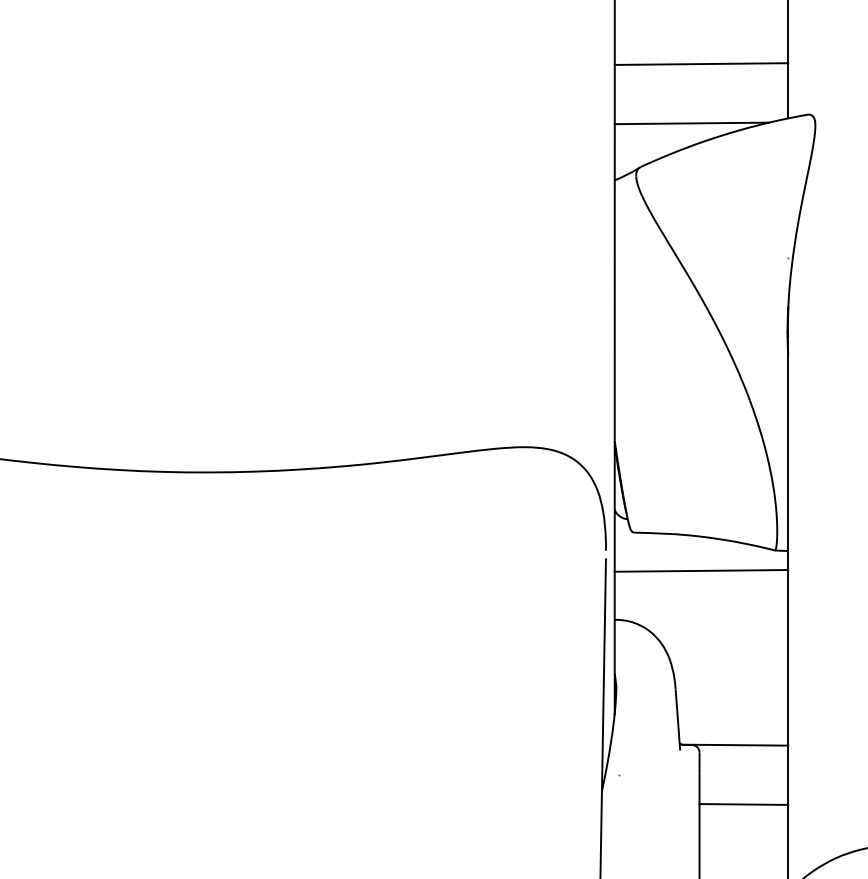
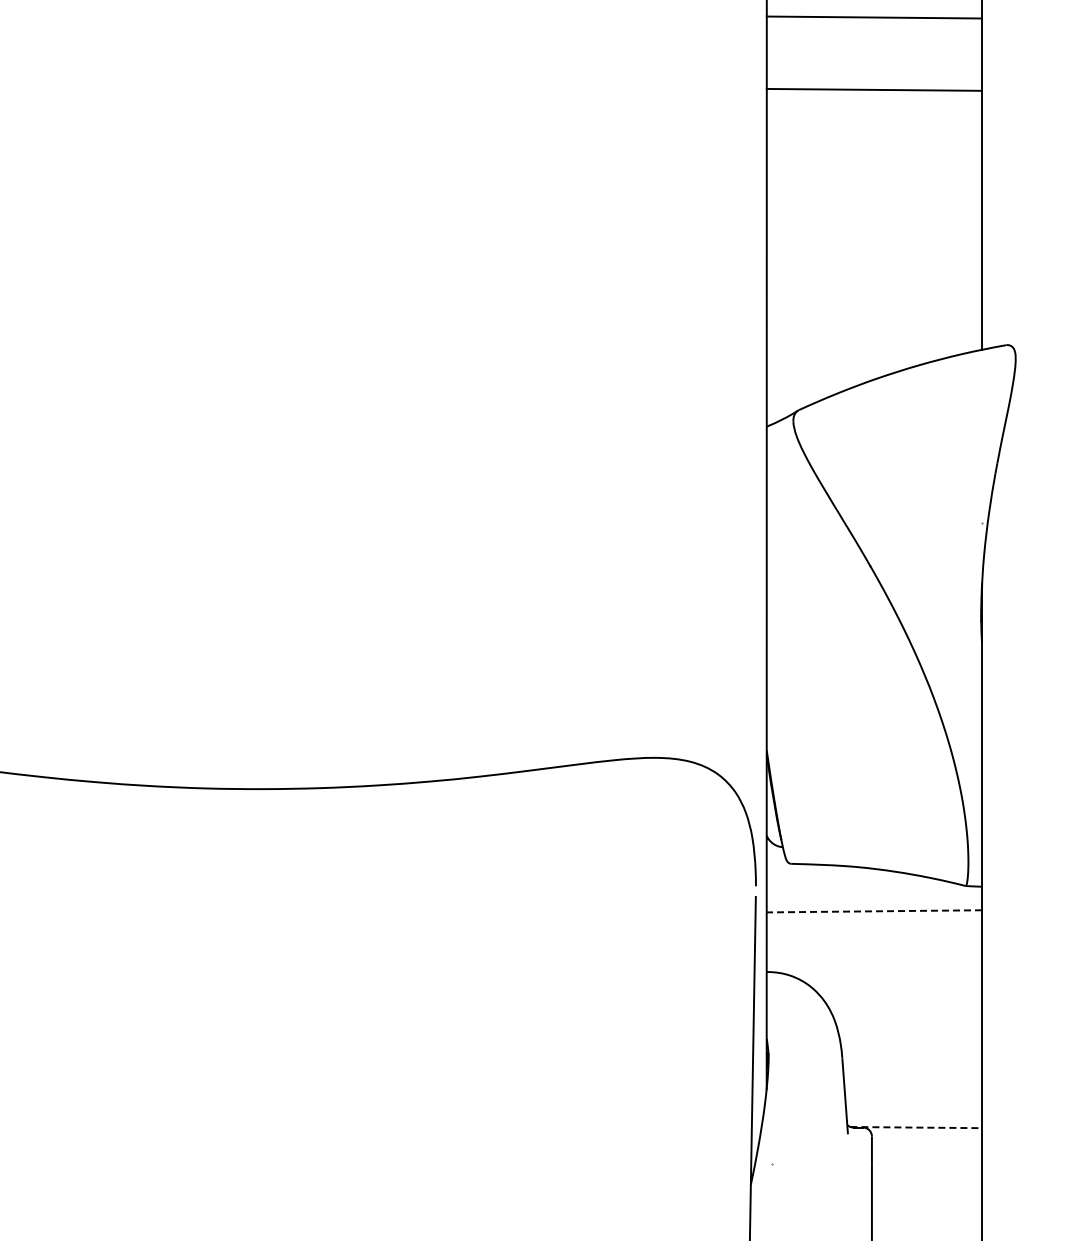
line: (701, 64) -> (874, 282), removed
line: (691, 123) -> (862, 355), removed
line: (701, 571) -> (874, 911), solid -> dashed
line: (735, 745) -> (916, 1127), solid -> dashed
line: (743, 803) -> (926, 1200), removed

